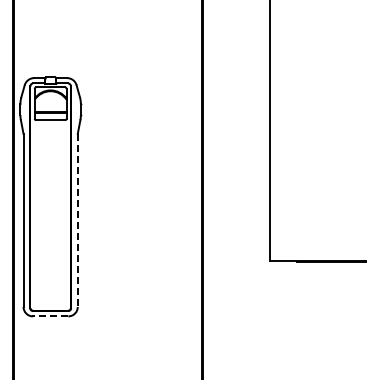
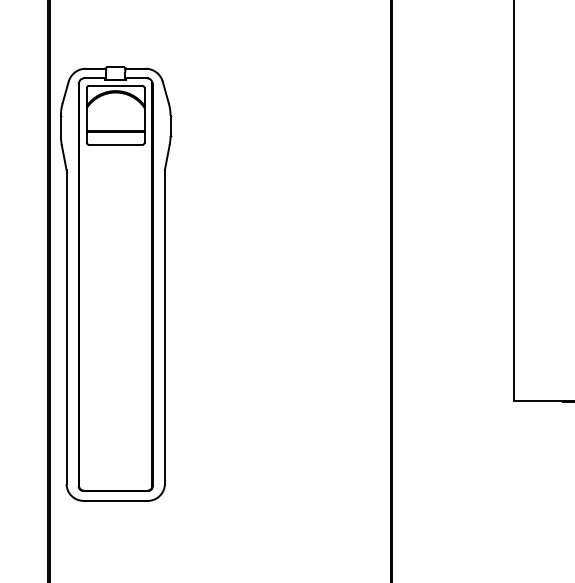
line: (77, 220) -> (164, 326), dashed -> solid
line: (50, 316) -> (115, 501), dashed -> solid

